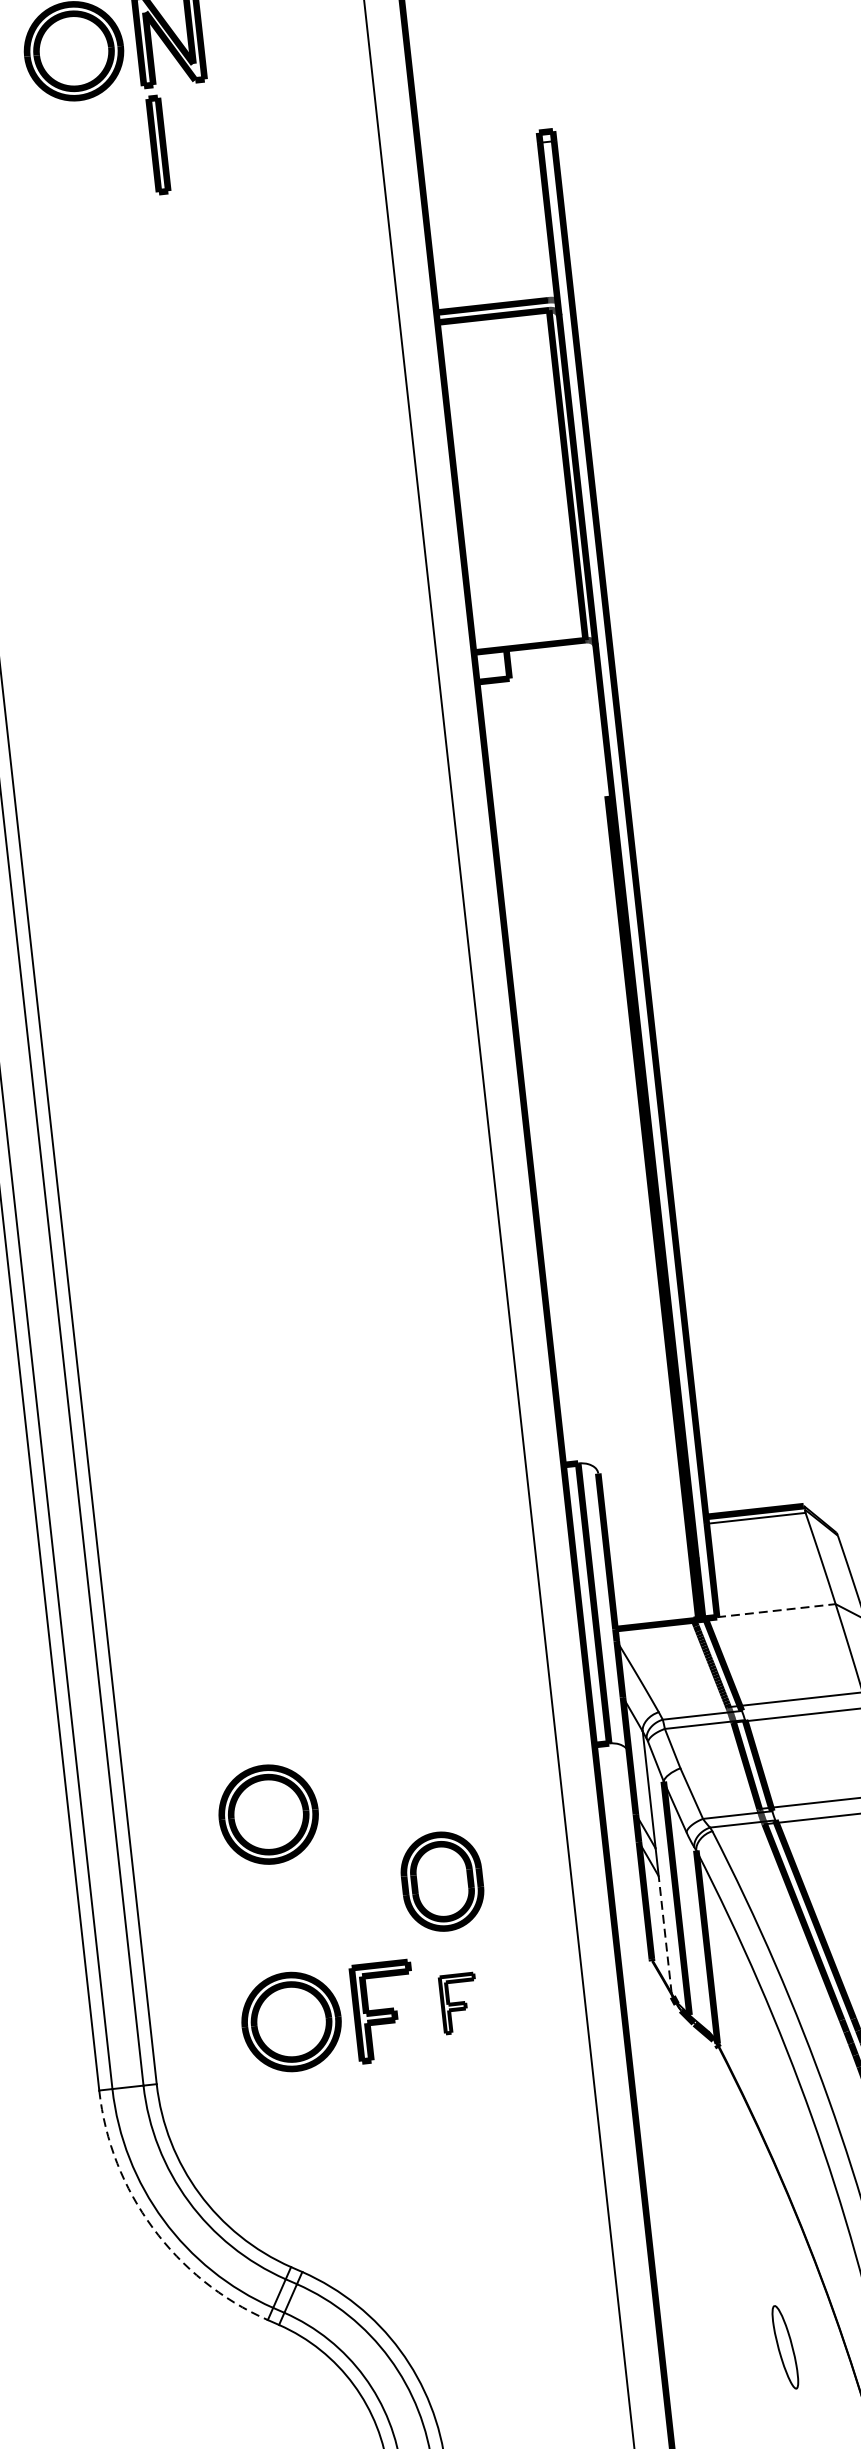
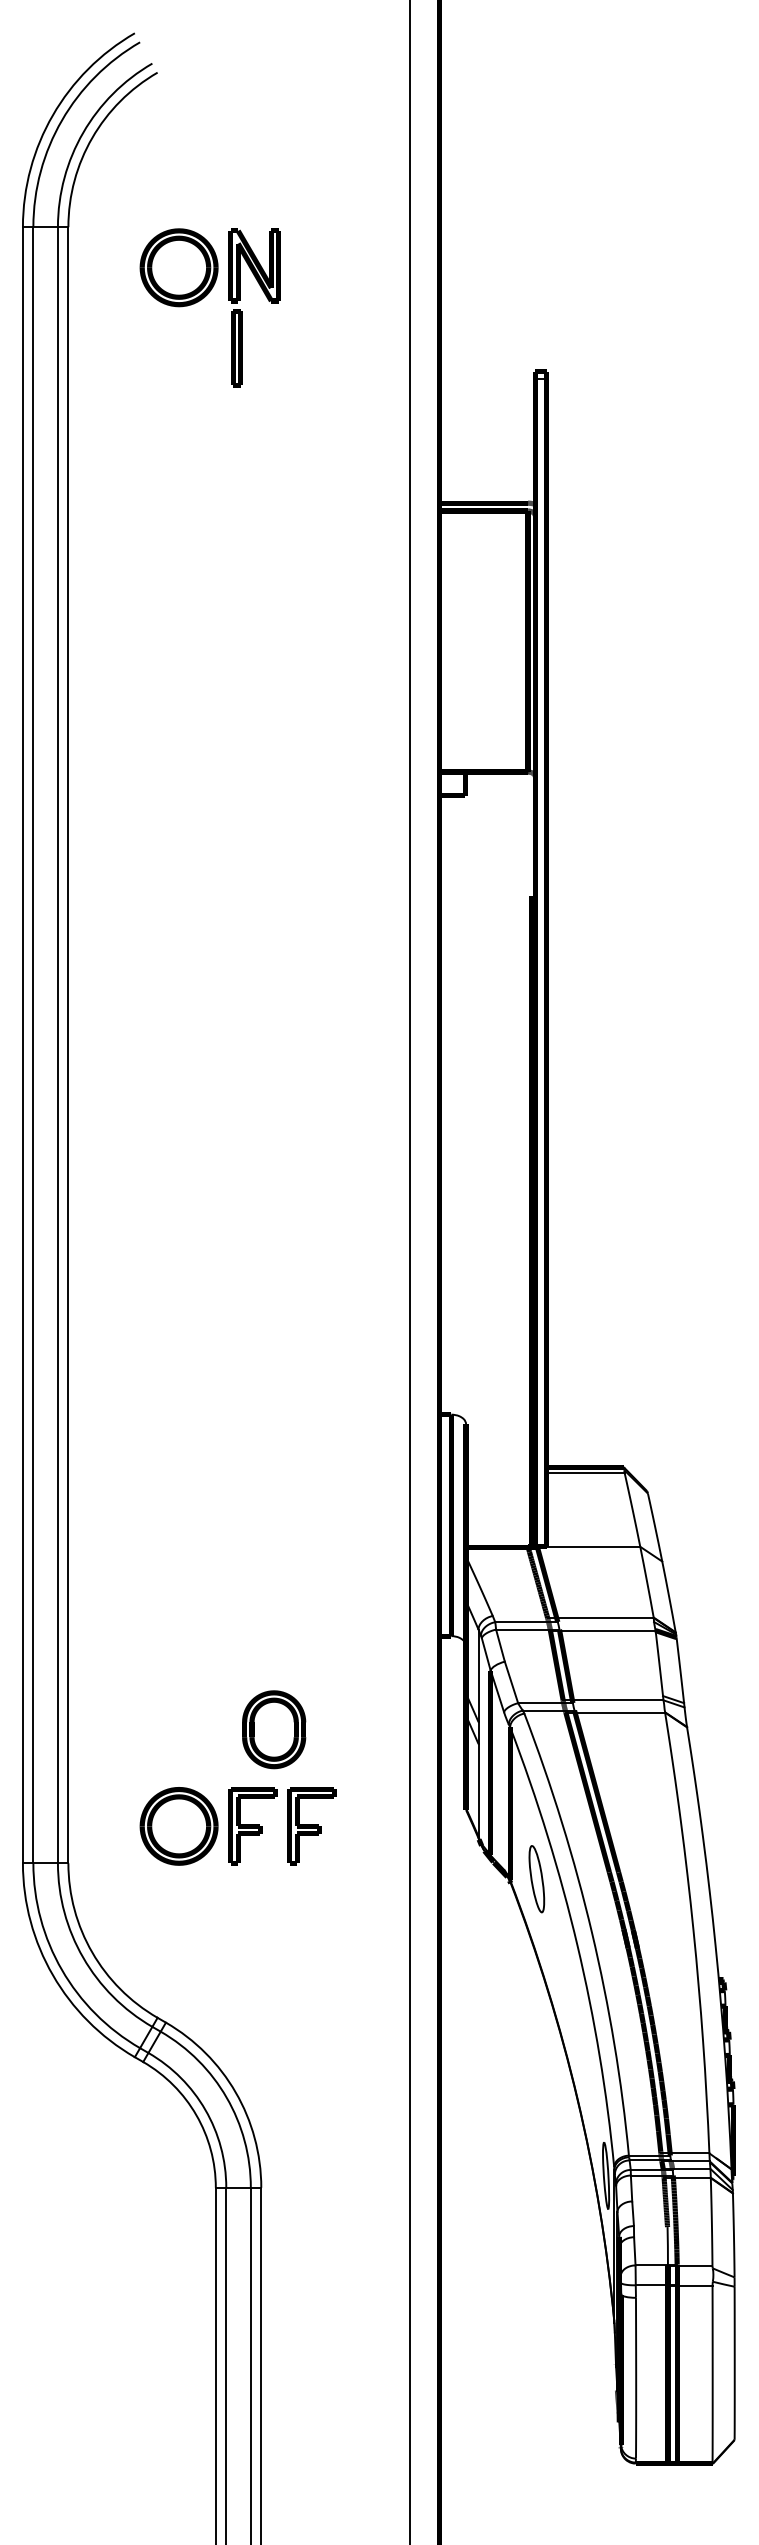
line: (776, 1610) -> (593, 1546), dashed -> solid
part: (267, 1814) -> (178, 1662), removed
part: (442, 1881) -> (274, 1729), moved
line: (664, 1933) -> (478, 1789), dashed -> solid
part: (458, 2003) -> (311, 1826), size x1.67
arc: (152, 2228) -> (52, 1975), dashed -> solid
part: (784, 2347) -> (536, 1879), moved

